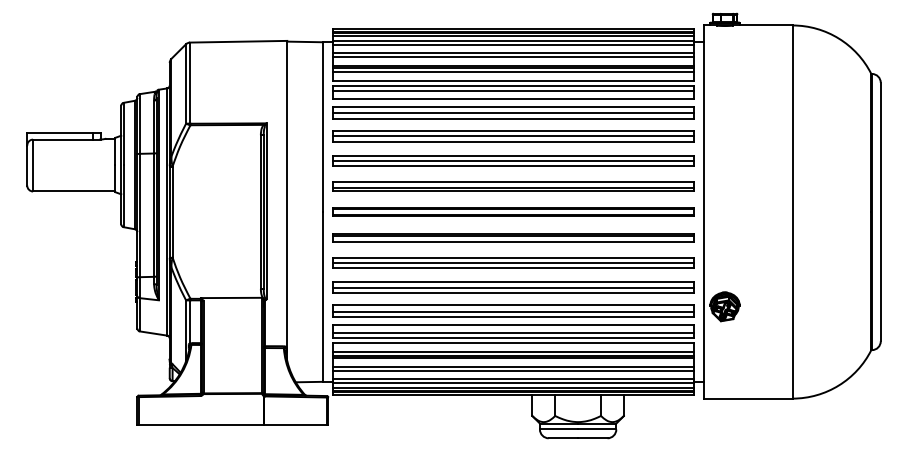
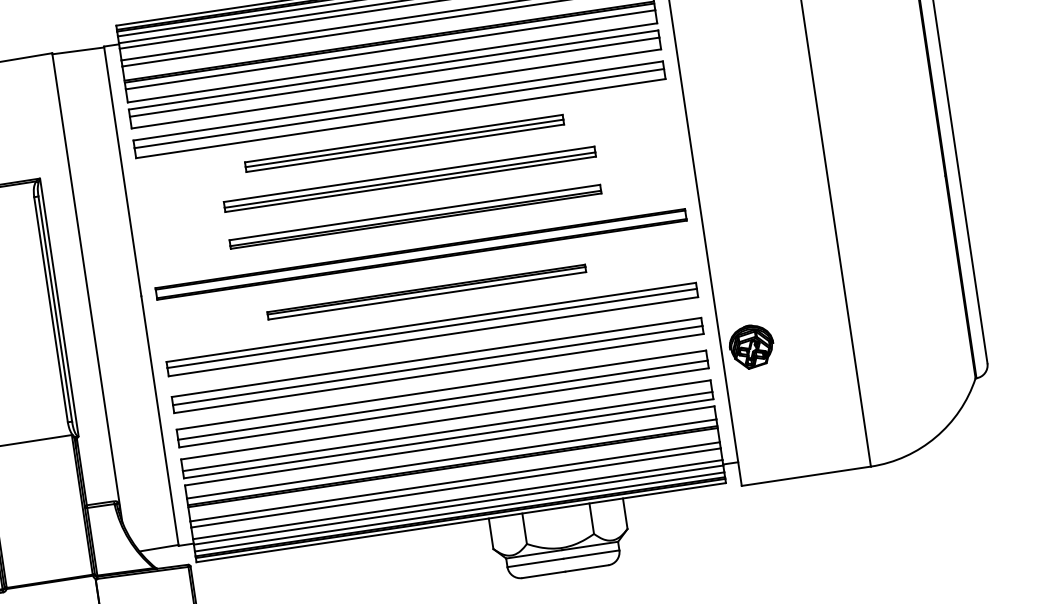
part: (513, 136) -> (404, 143), size x0.6
part: (513, 160) -> (409, 178), size x0.7
part: (513, 186) -> (415, 216), size x0.7
part: (513, 237) -> (426, 291), size x0.6

